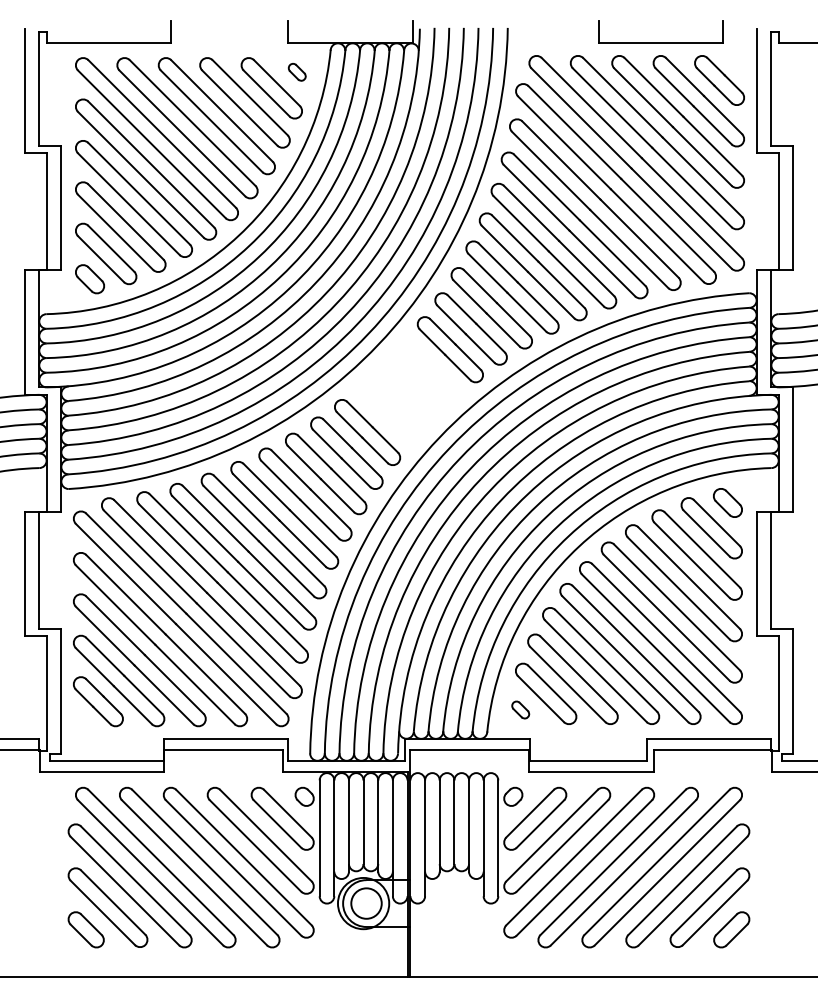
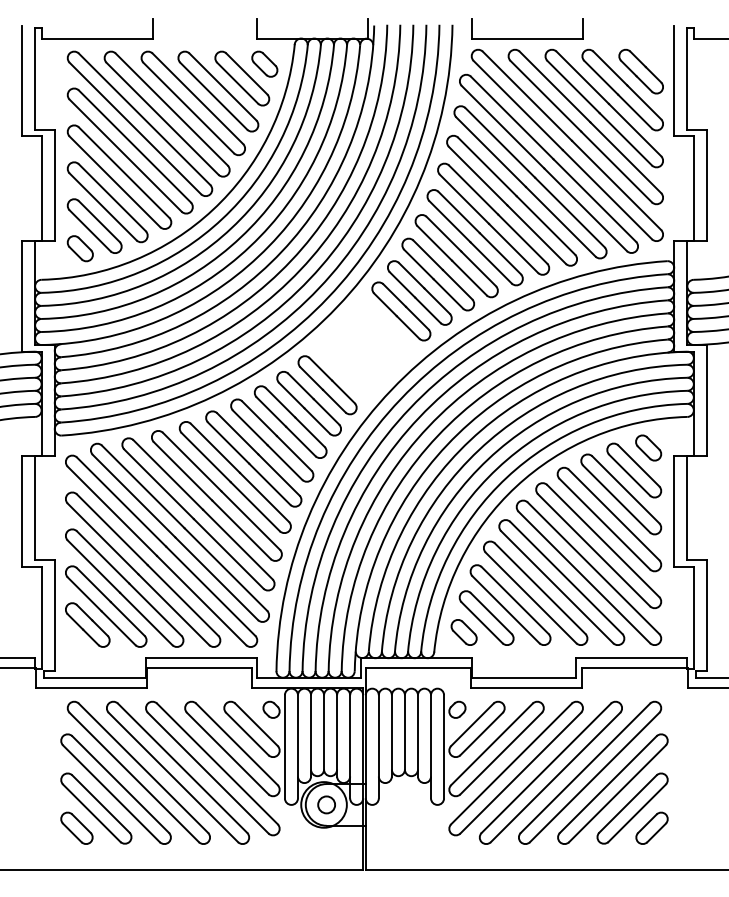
part: (660, 42) -> (527, 37), moved
part: (297, 72) -> (265, 64), size x1.67
part: (520, 709) -> (463, 632), size x1.67
circle: (366, 903) -> (326, 804), size x0.62

